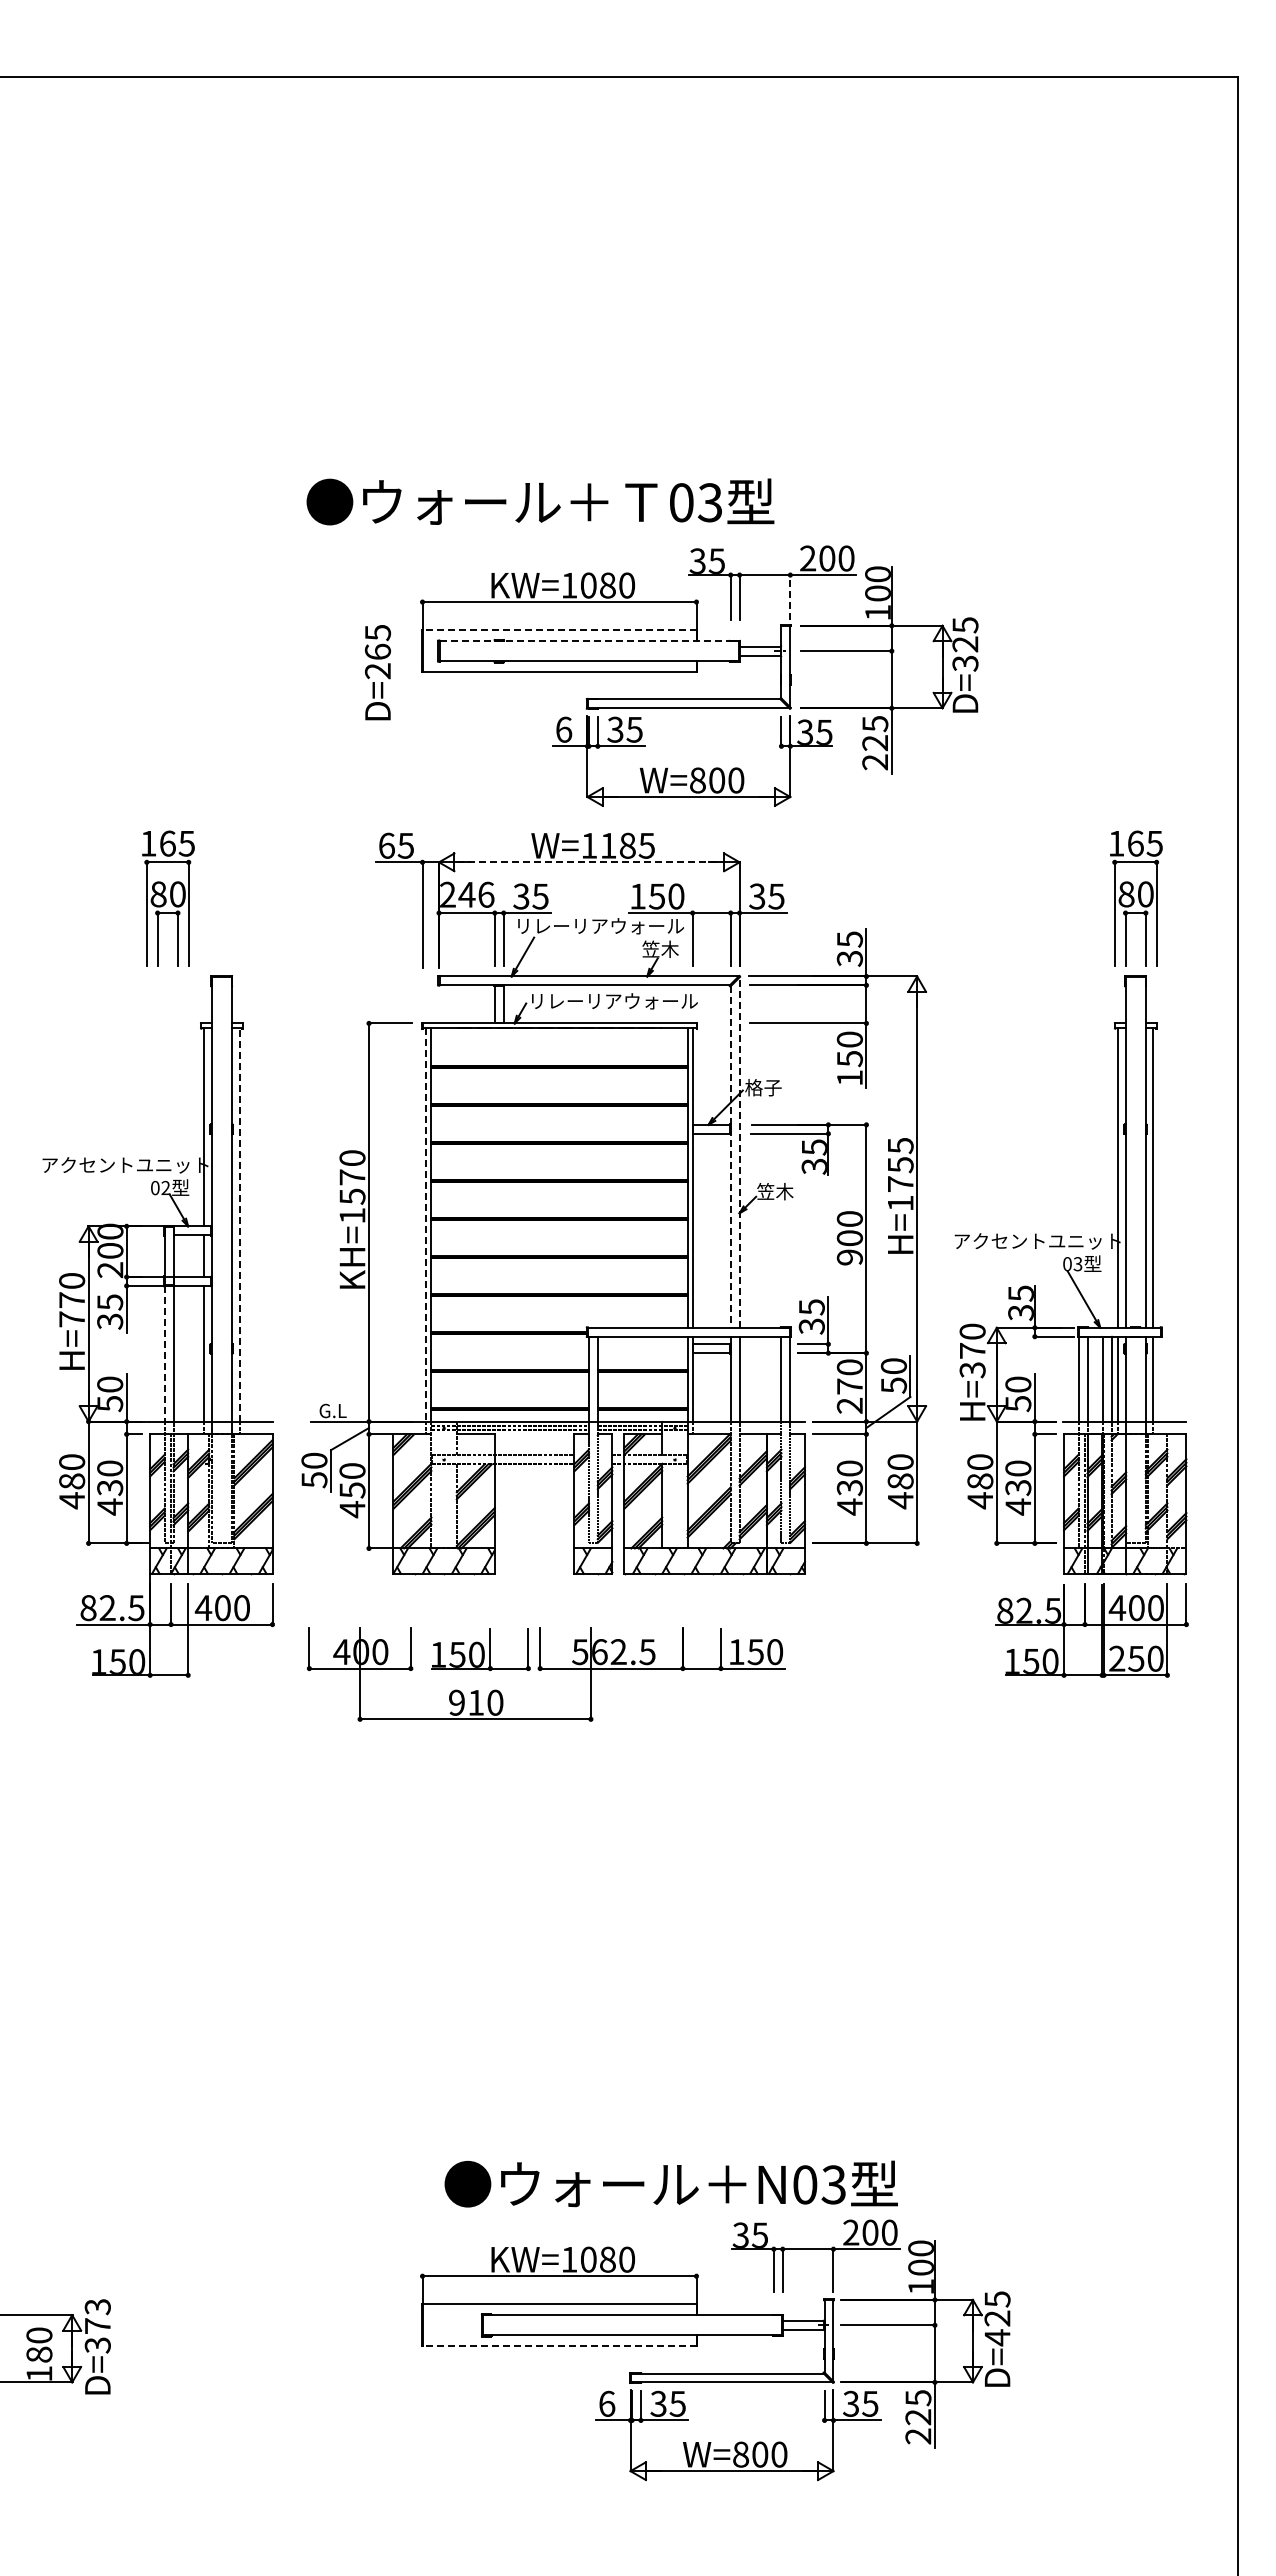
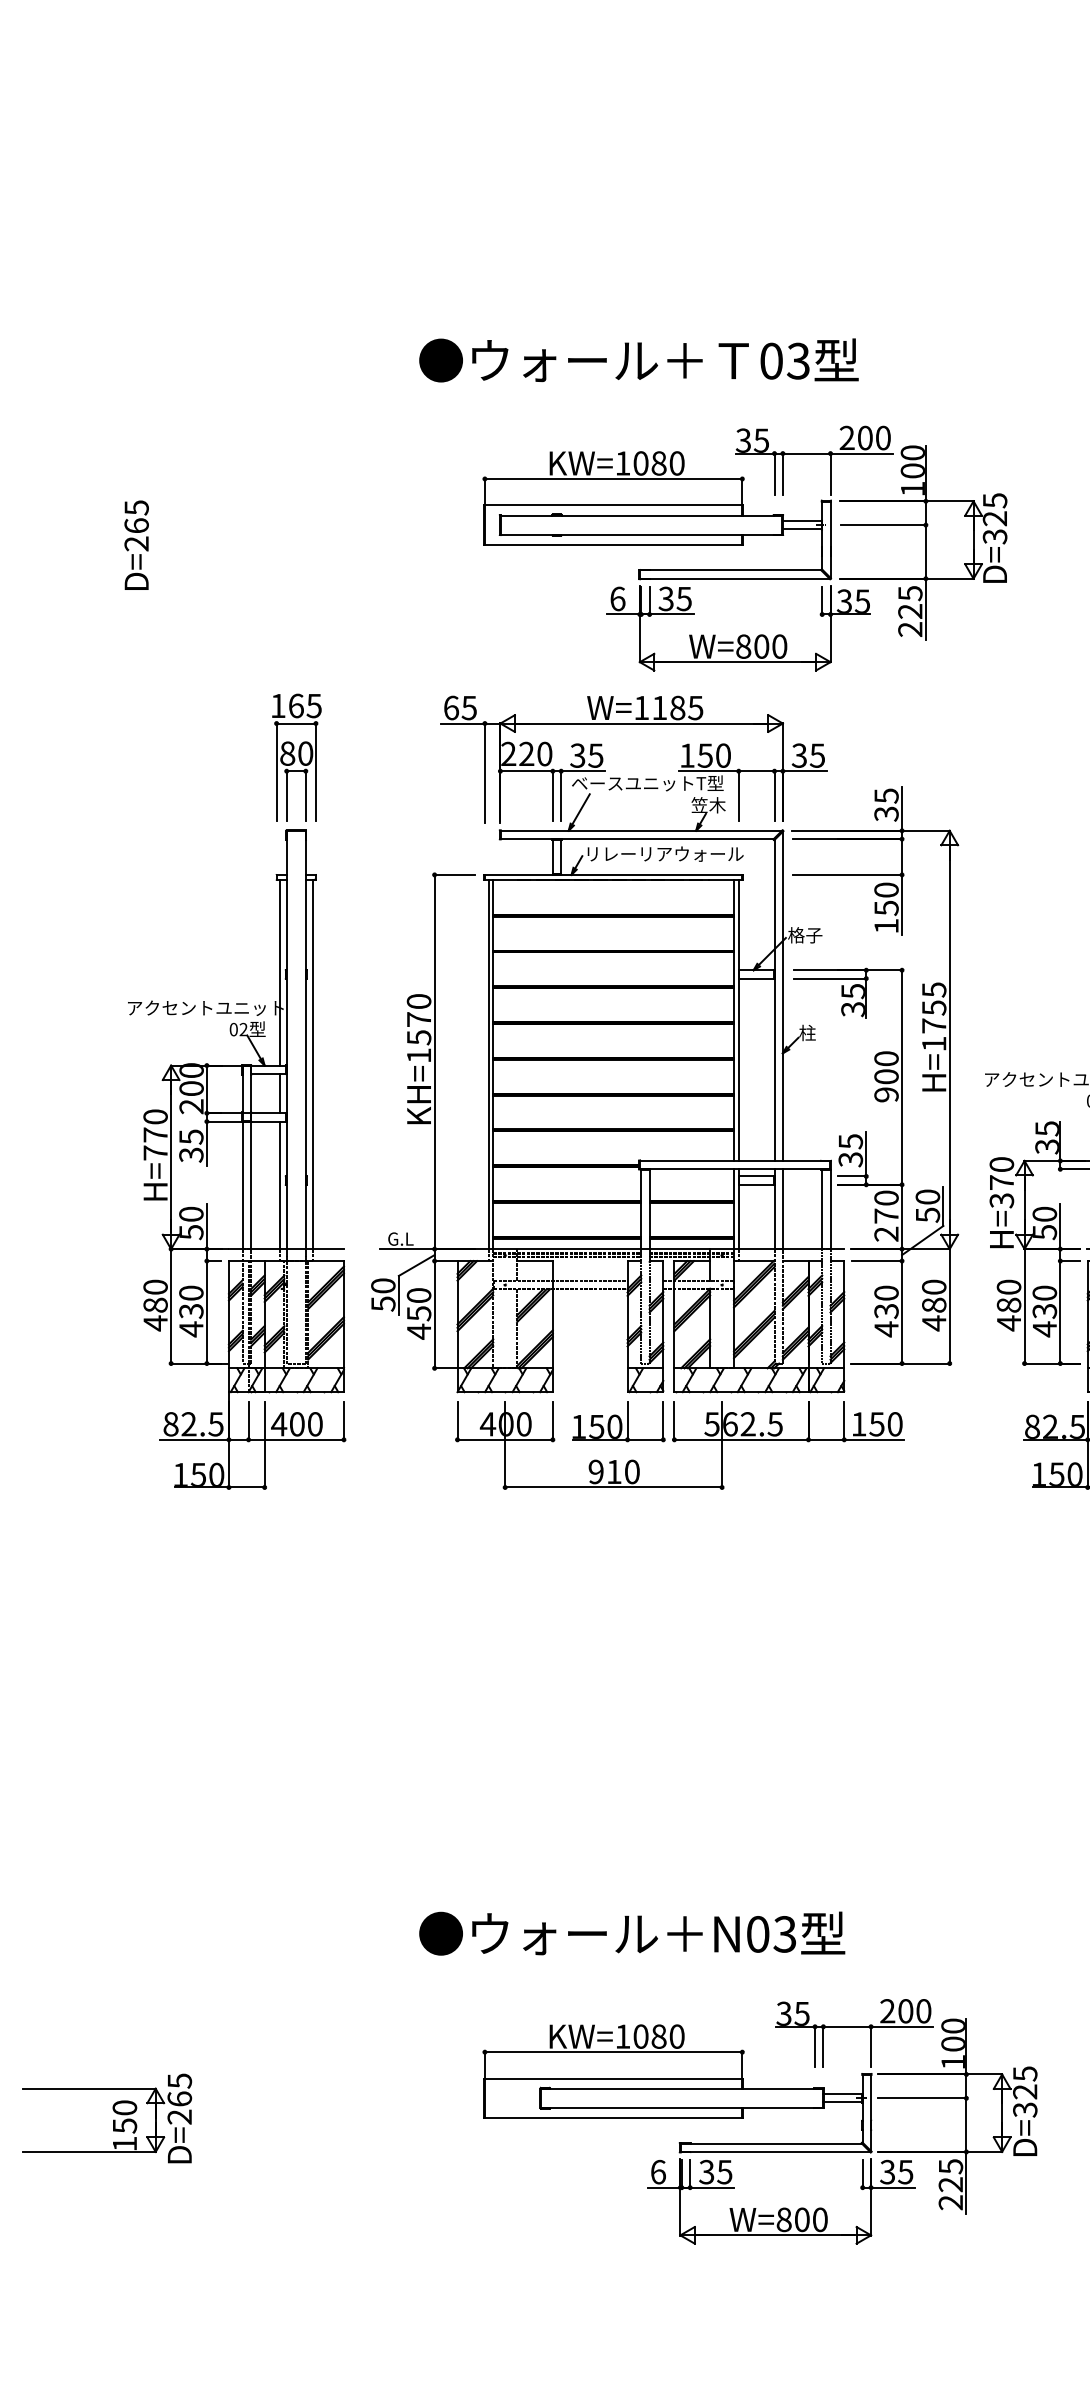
text: (540, 501) -> (638, 360), moved
line: (790, 596) -> (830, 473), dashed -> solid
line: (559, 630) -> (613, 505), dashed -> solid
line: (589, 641) -> (641, 516), dashed -> solid
text: (378, 672) -> (137, 545), moved
line: (589, 862) -> (641, 723), dashed -> solid
text: (476, 894) -> (535, 753), 246 -> 220
part: (168, 898) -> (296, 757), moved
text: (599, 925) -> (651, 782), リレーリアウォール -> ベースユニットT型
line: (739, 1152) -> (782, 996), dashed -> solid
line: (730, 1157) -> (774, 1000), dashed -> solid
text: (775, 1191) -> (816, 1032), 笠木 -> 柱
line: (239, 1225) -> (312, 1064), dashed -> solid
line: (426, 1225) -> (488, 1064), dashed -> solid
line: (164, 1354) -> (242, 1186), dashed -> solid
part: (545, 1674) -> (679, 1445), moved
text: (670, 2183) -> (631, 1933), moved
text: (97, 2326) -> (179, 2099), D=373 -> D=265
text: (997, 2337) -> (1025, 2109), D=425 -> D=325
line: (559, 2346) -> (613, 2118), dashed -> solid
text: (39, 2354) -> (124, 2125), 180 -> 150

